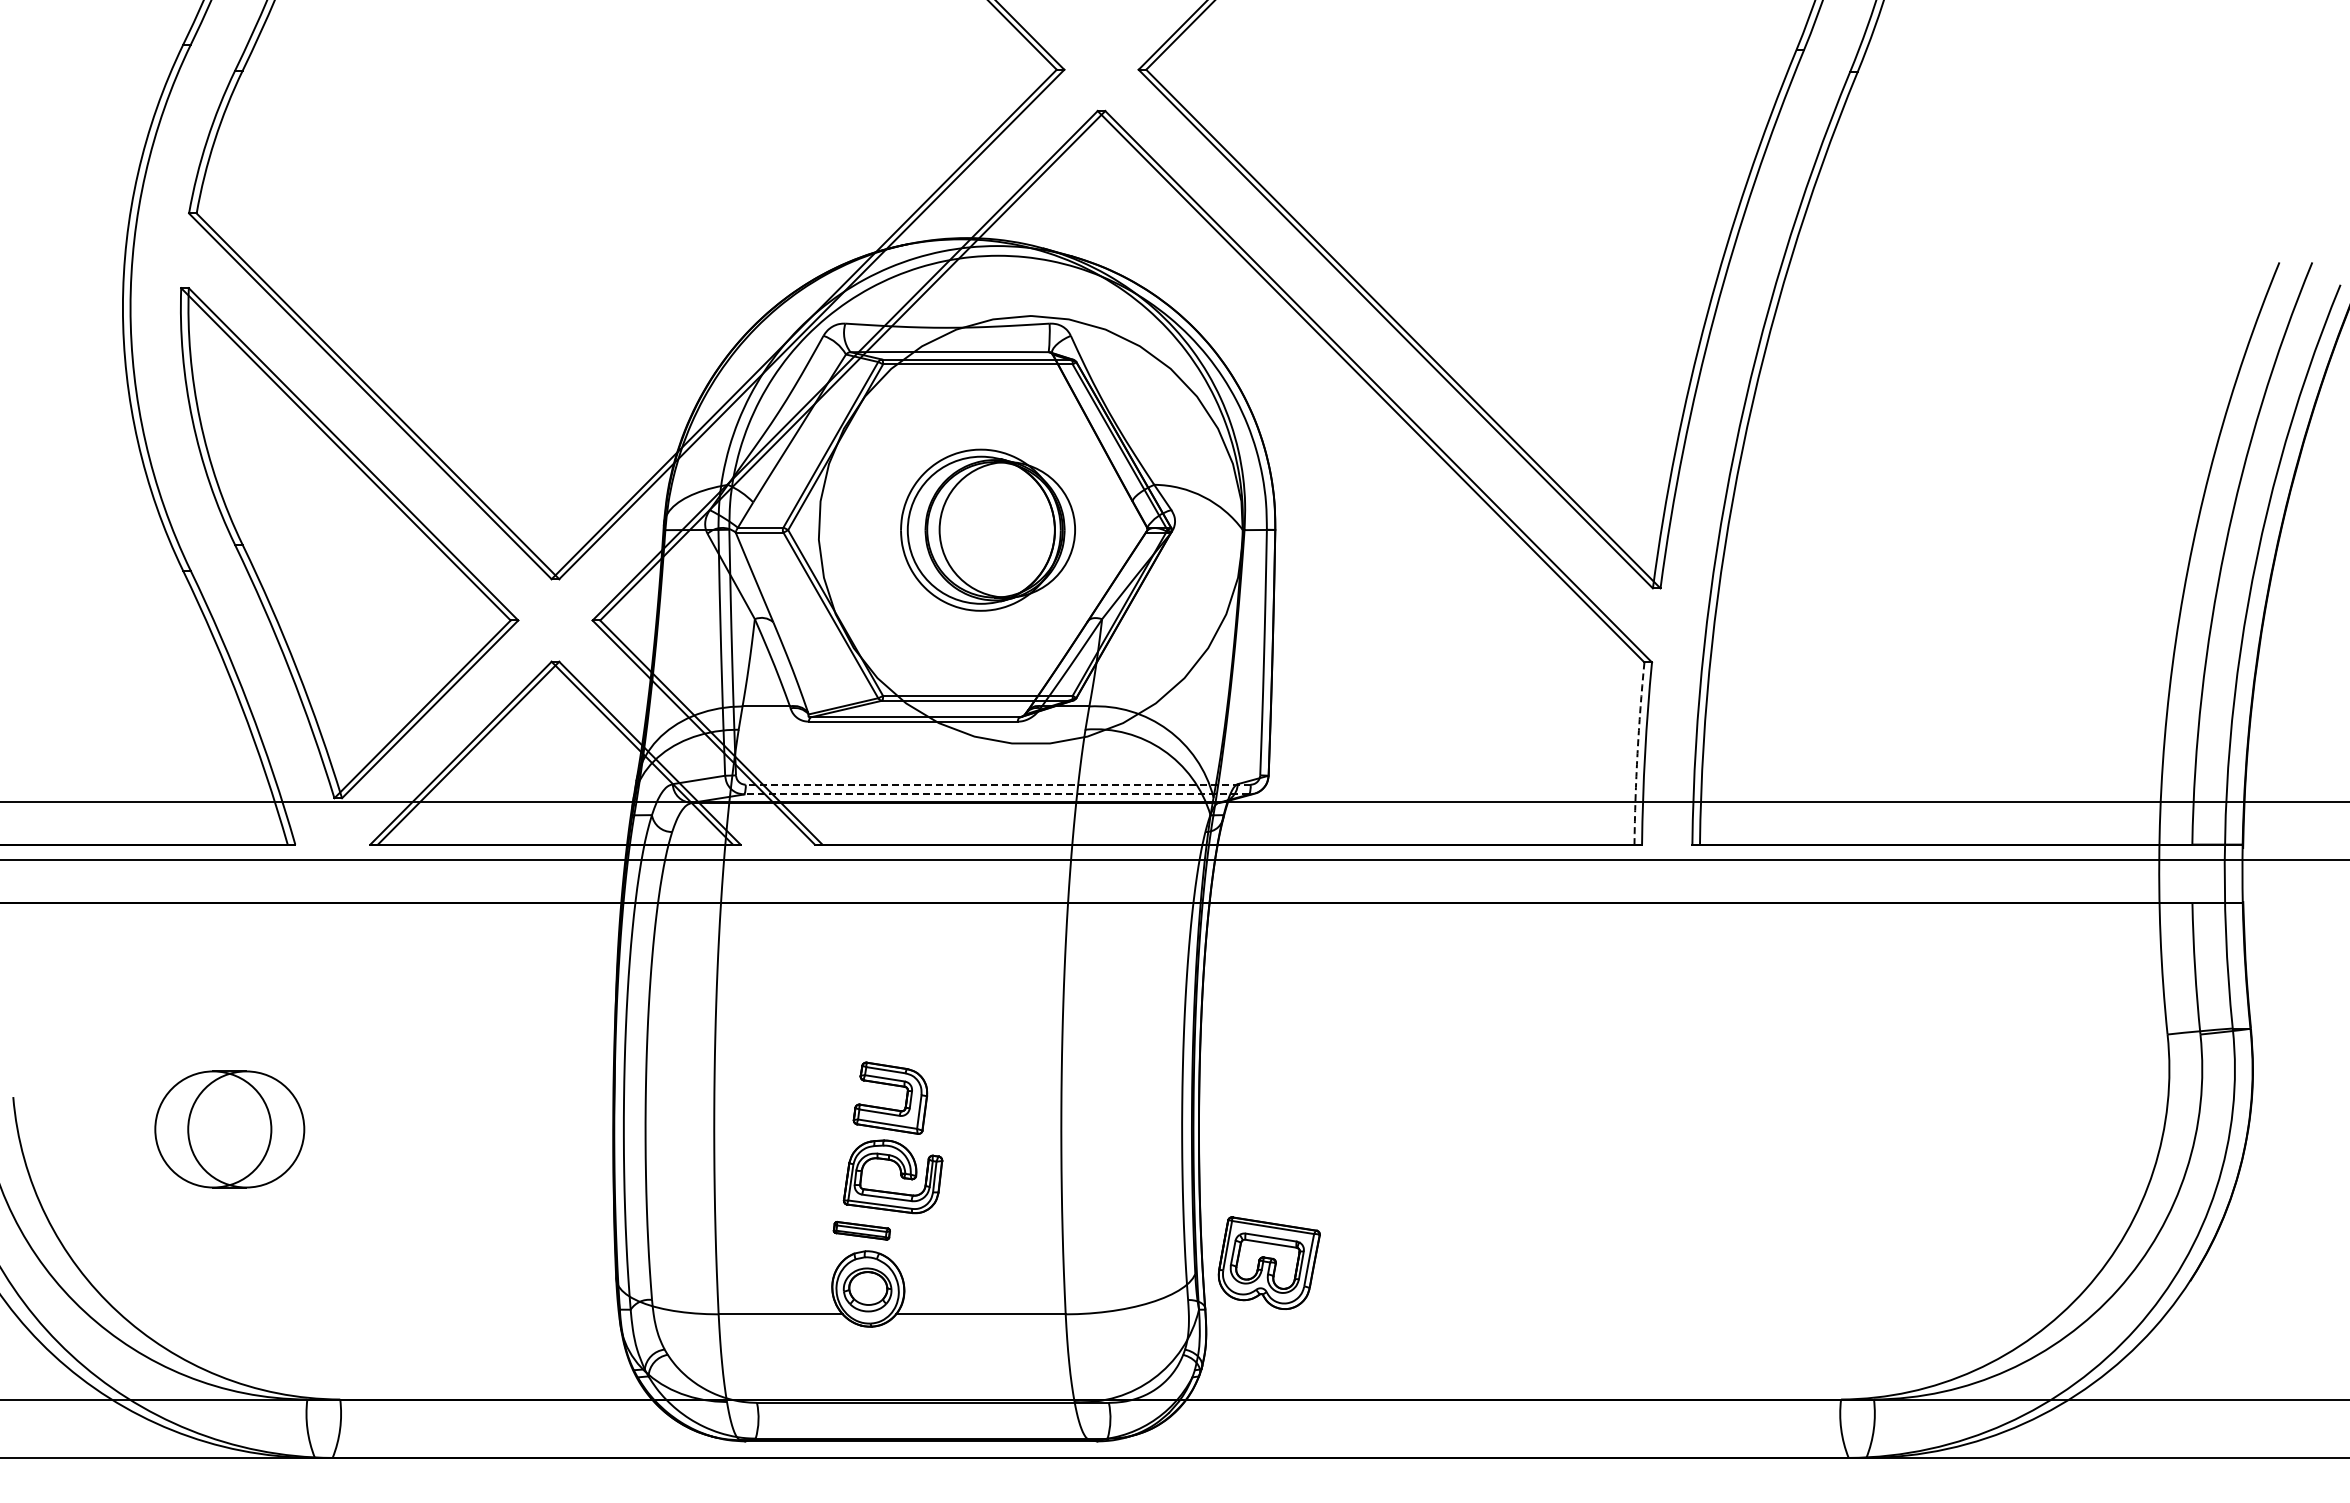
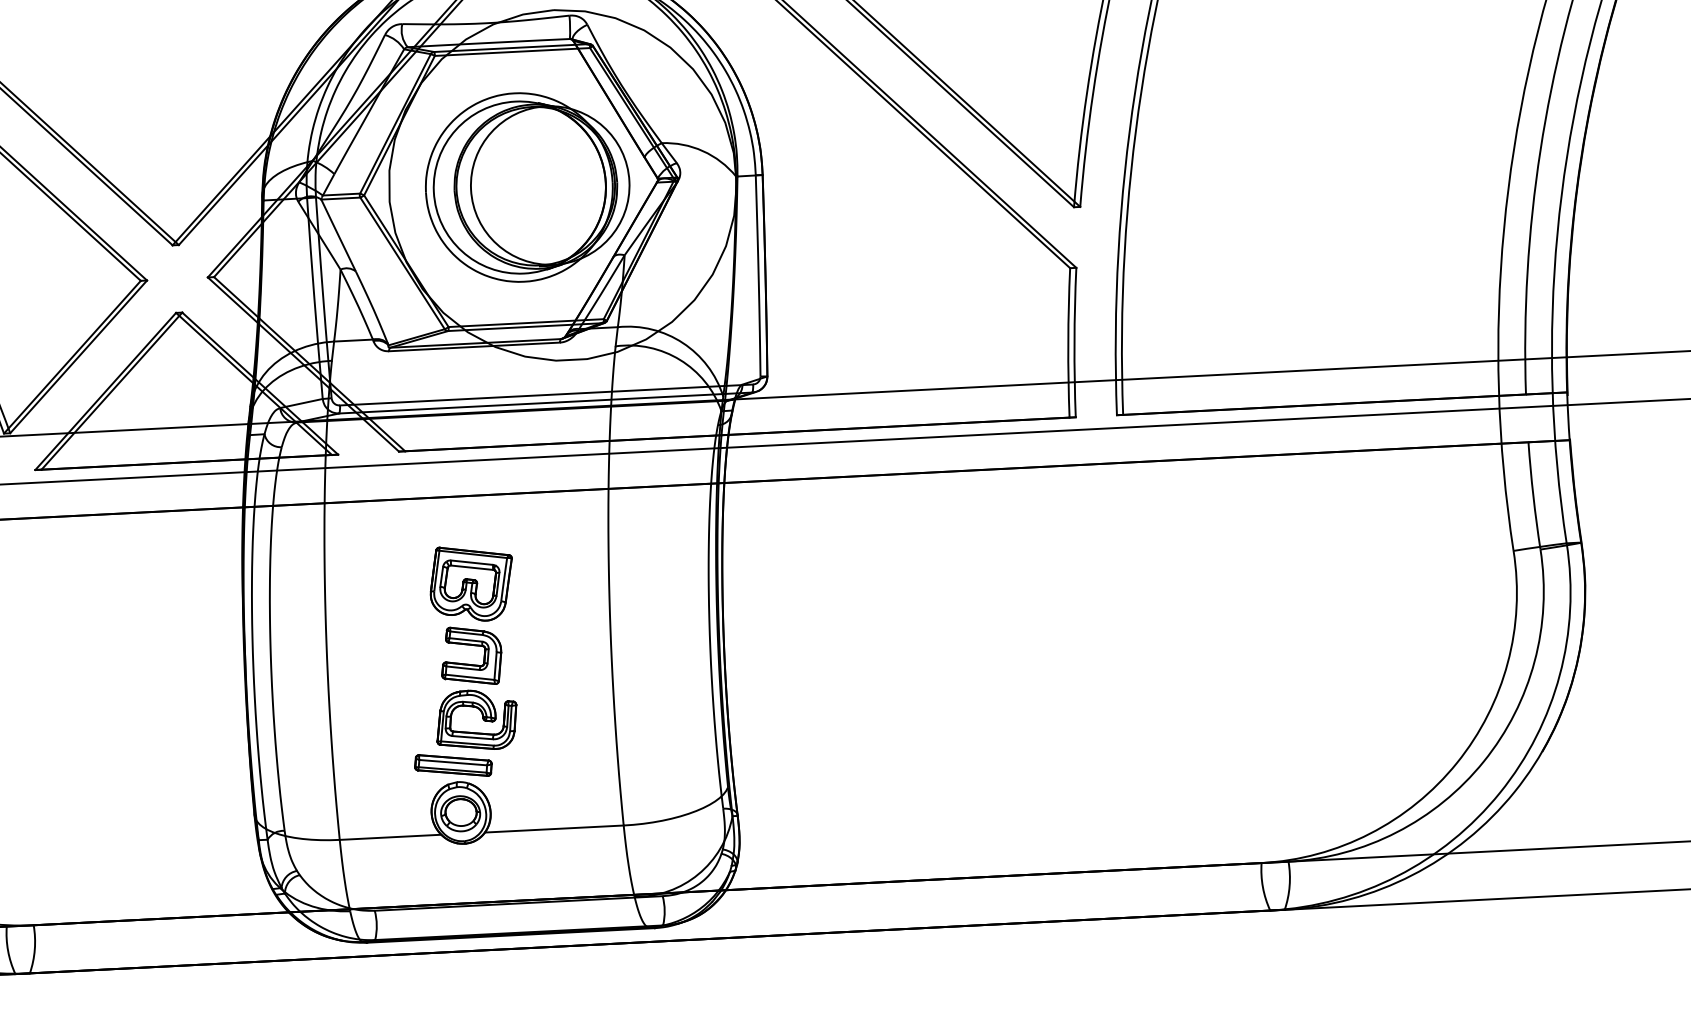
part: (987, 530) -> (527, 187), size x1.43
arc: (1637, 753) -> (1068, 342), dashed -> solid
line: (997, 784) -> (545, 394), dashed -> solid
line: (996, 794) -> (545, 403), dashed -> solid
part: (861, 1230) -> (453, 765), size x1.67
part: (1268, 1262) -> (470, 583), moved

